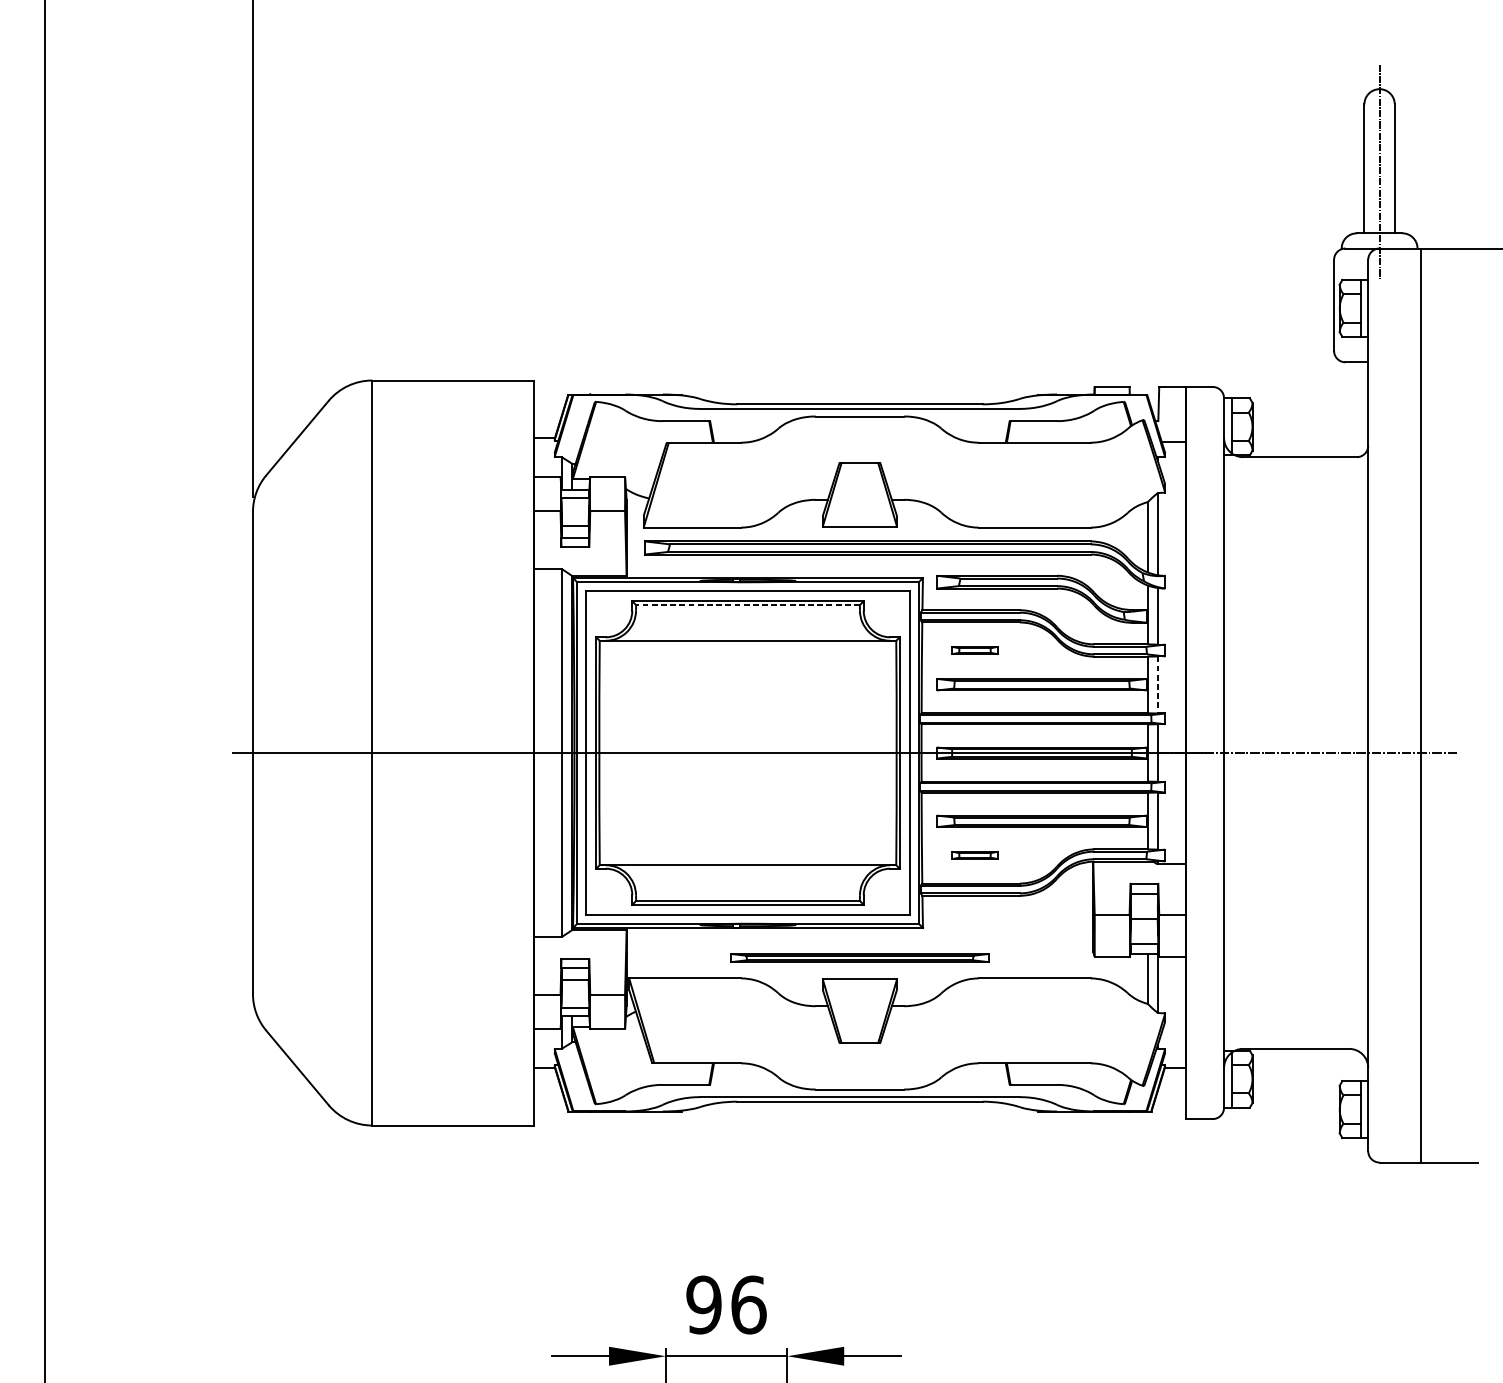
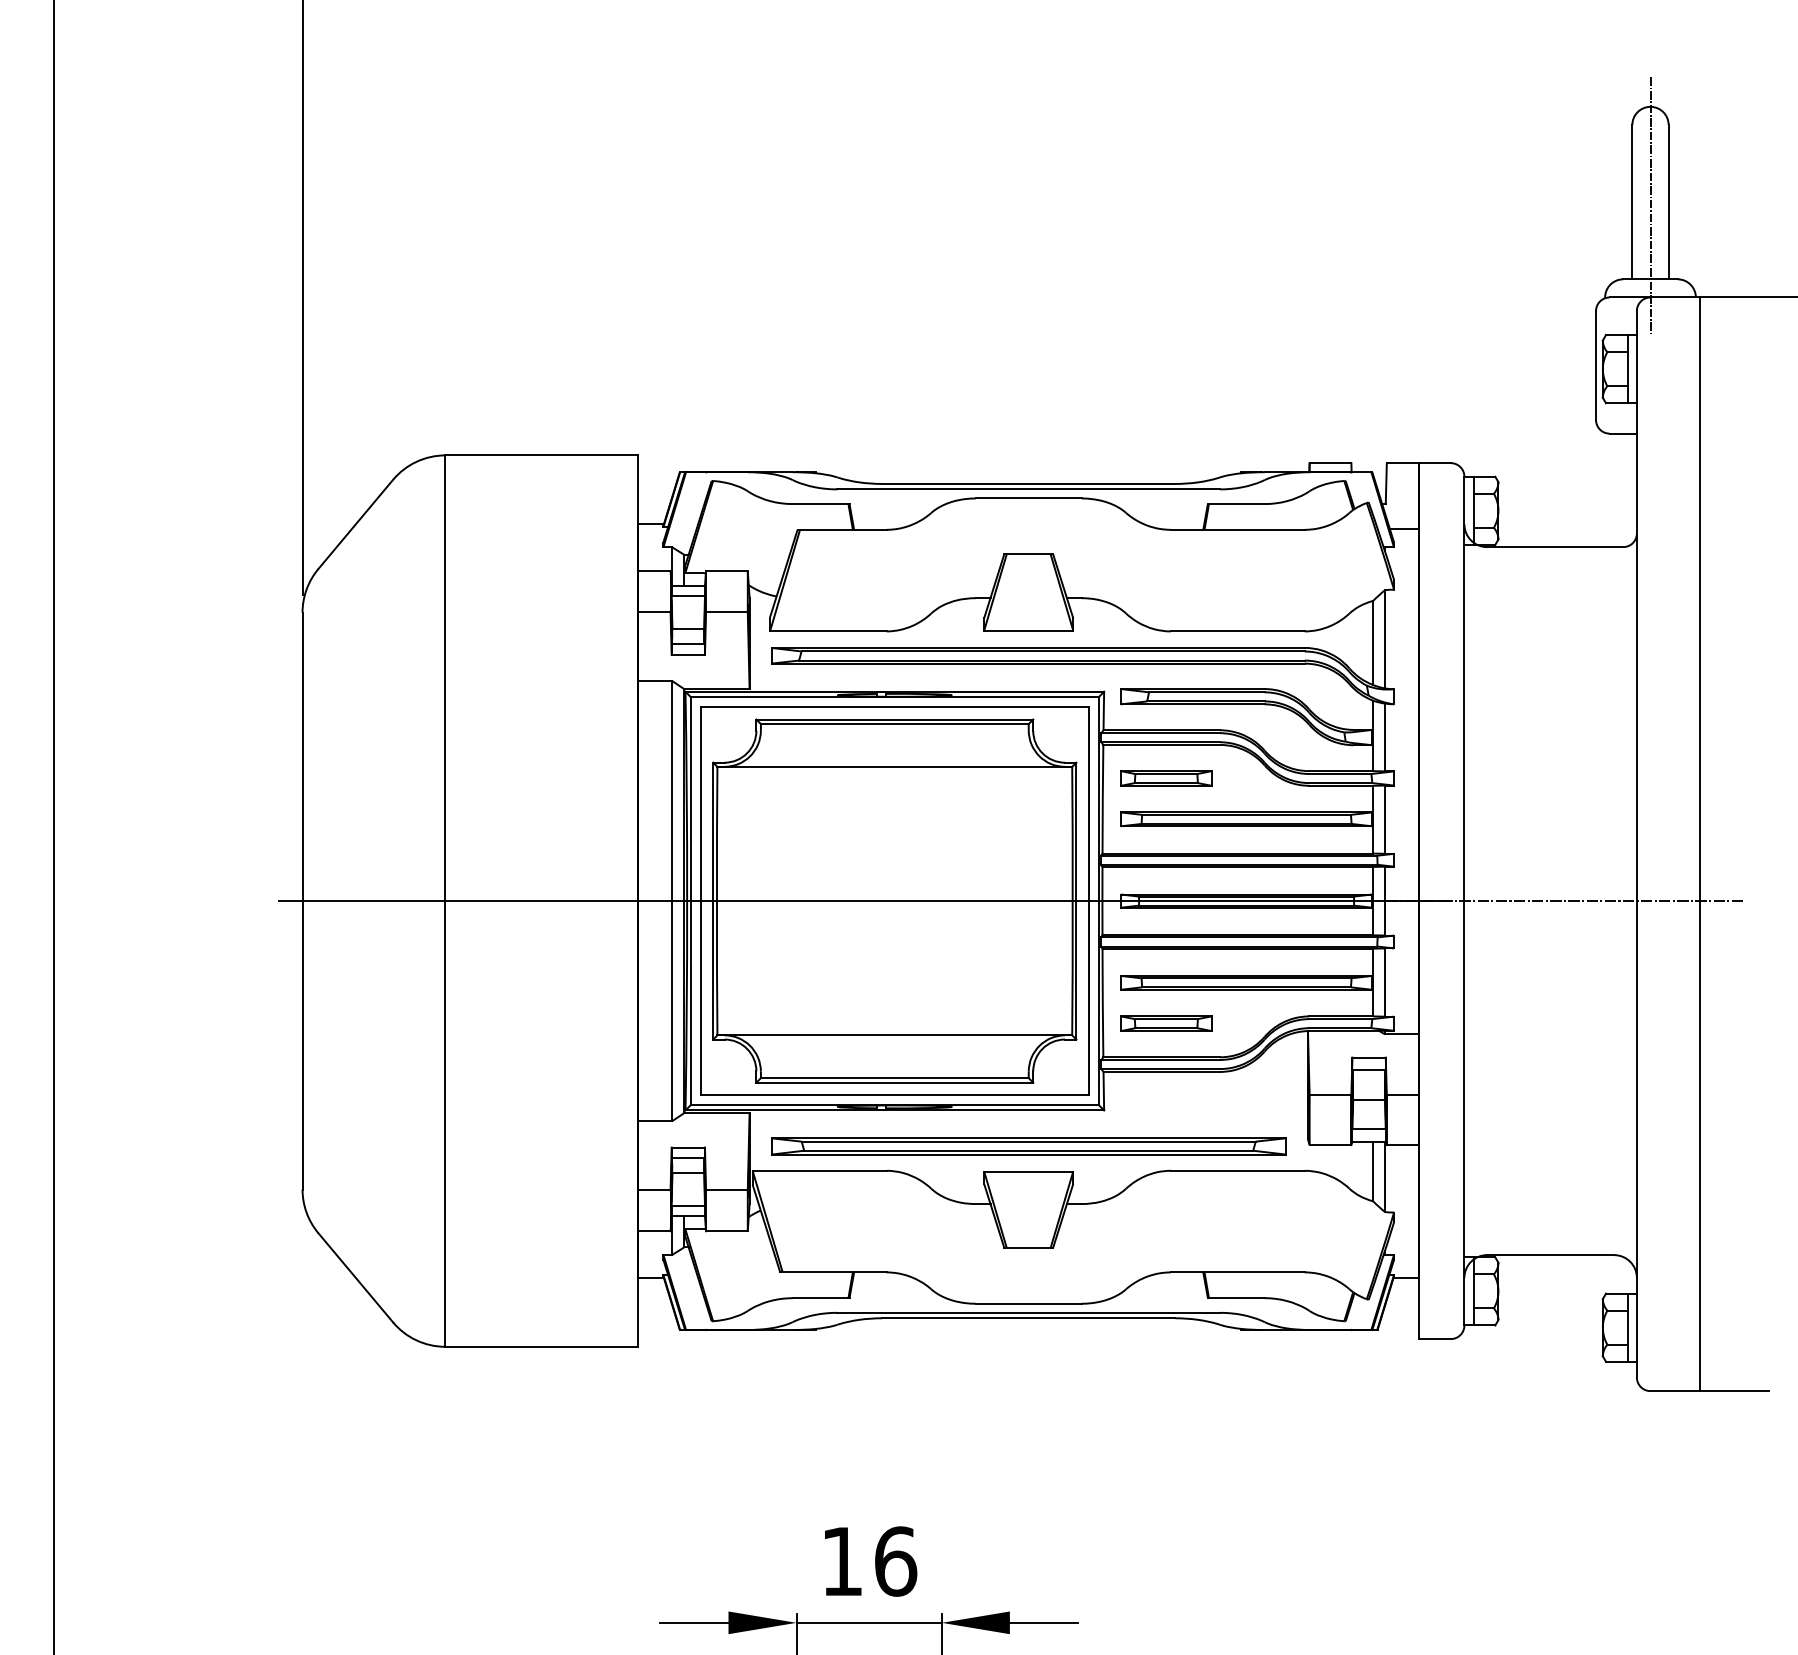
line: (747, 605) -> (894, 724), dashed -> solid
part: (975, 650) -> (1166, 778), size x1.67
line: (1157, 685) -> (1384, 820), dashed -> solid
part: (975, 855) -> (1166, 1023), size x1.67
part: (859, 958) -> (1028, 1146), size x1.67
text: (704, 1304) -> (842, 1561), 96 -> 16

